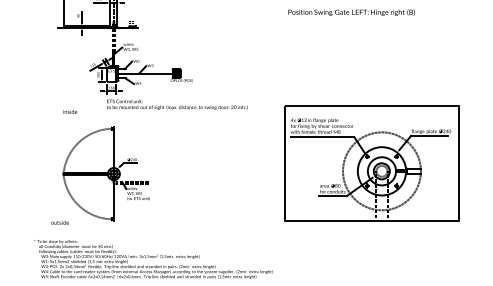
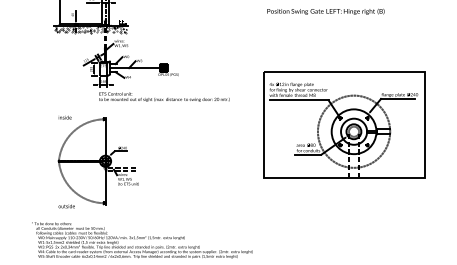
hatch: (97, 31) -> (90, 29), added
text: (69, 111) -> (64, 117), moved
part: (371, 163) -> (344, 124), moved
text: (59, 222) -> (66, 206), moved

